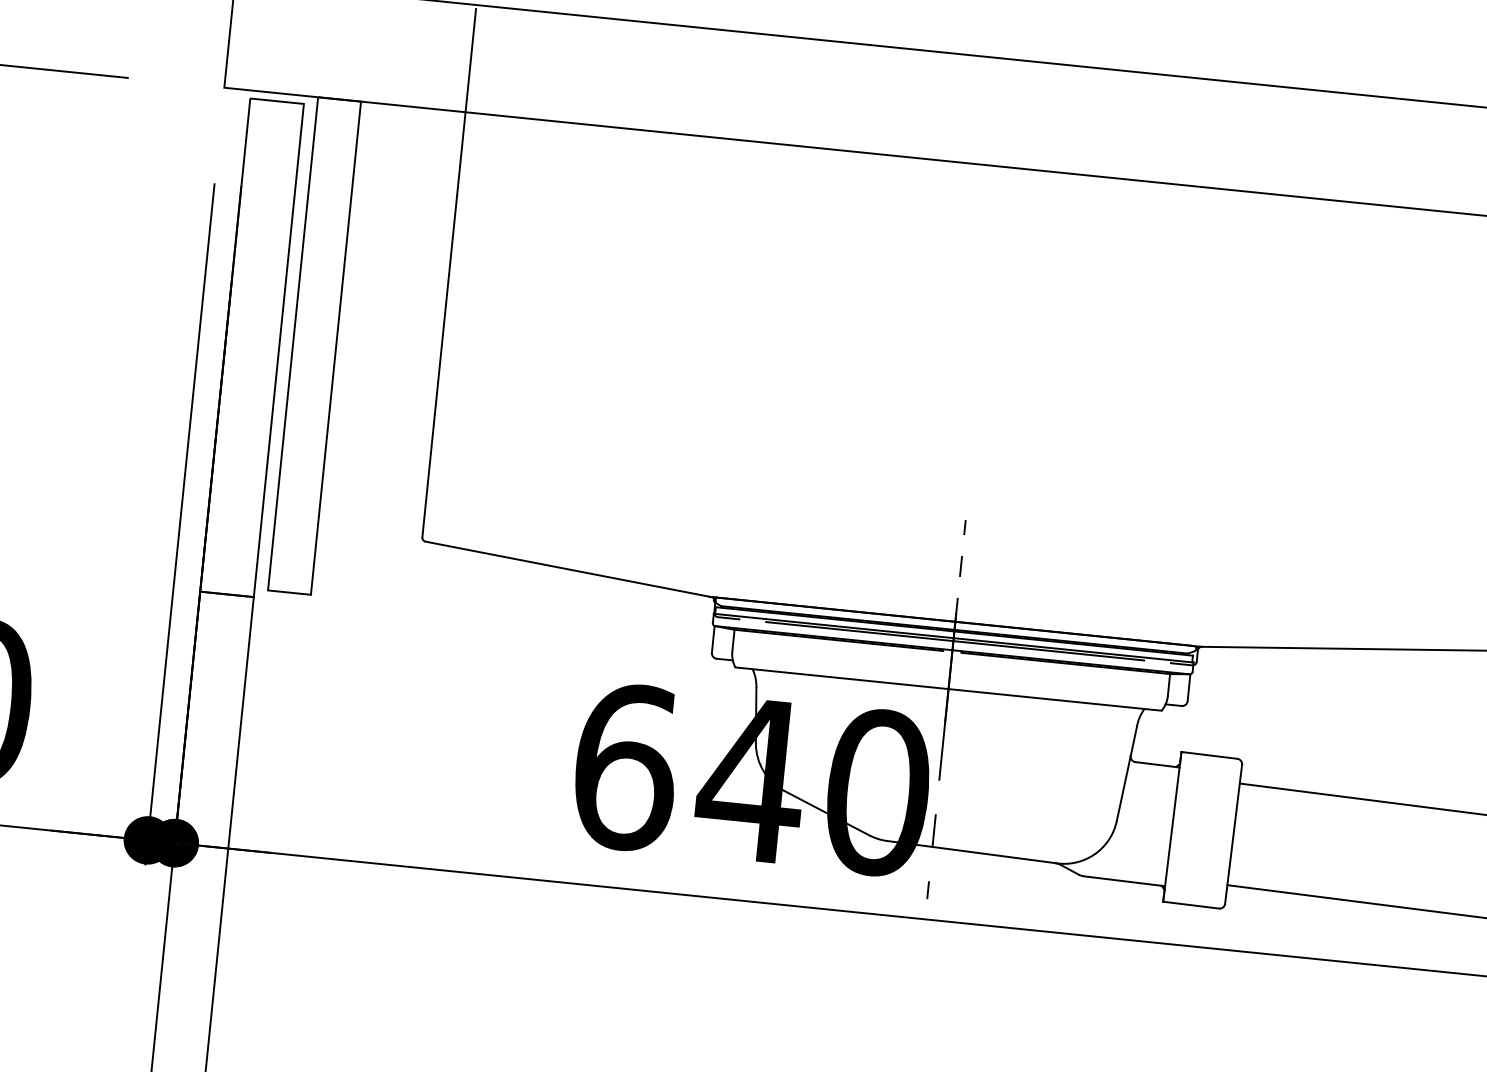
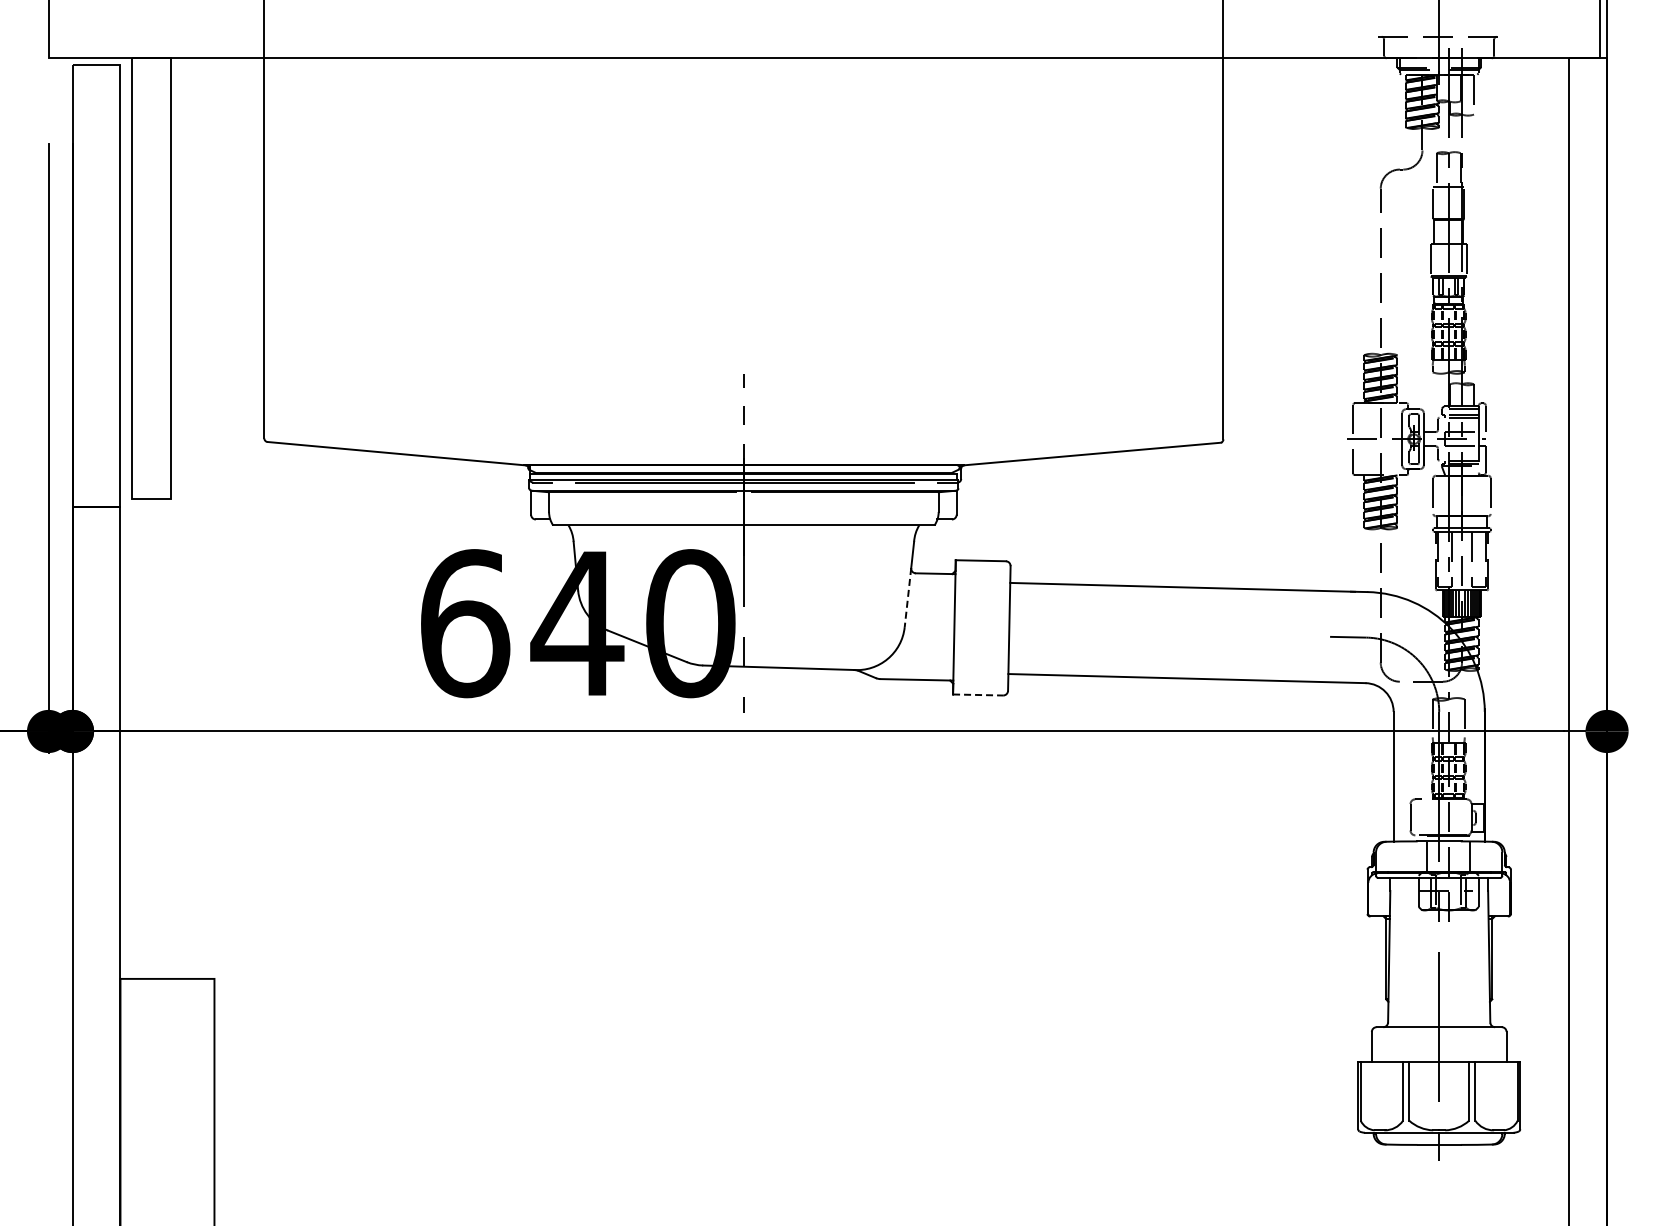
line: (1123, 788) -> (907, 597), solid -> dashed
line: (1191, 905) -> (978, 695), solid -> dashed

